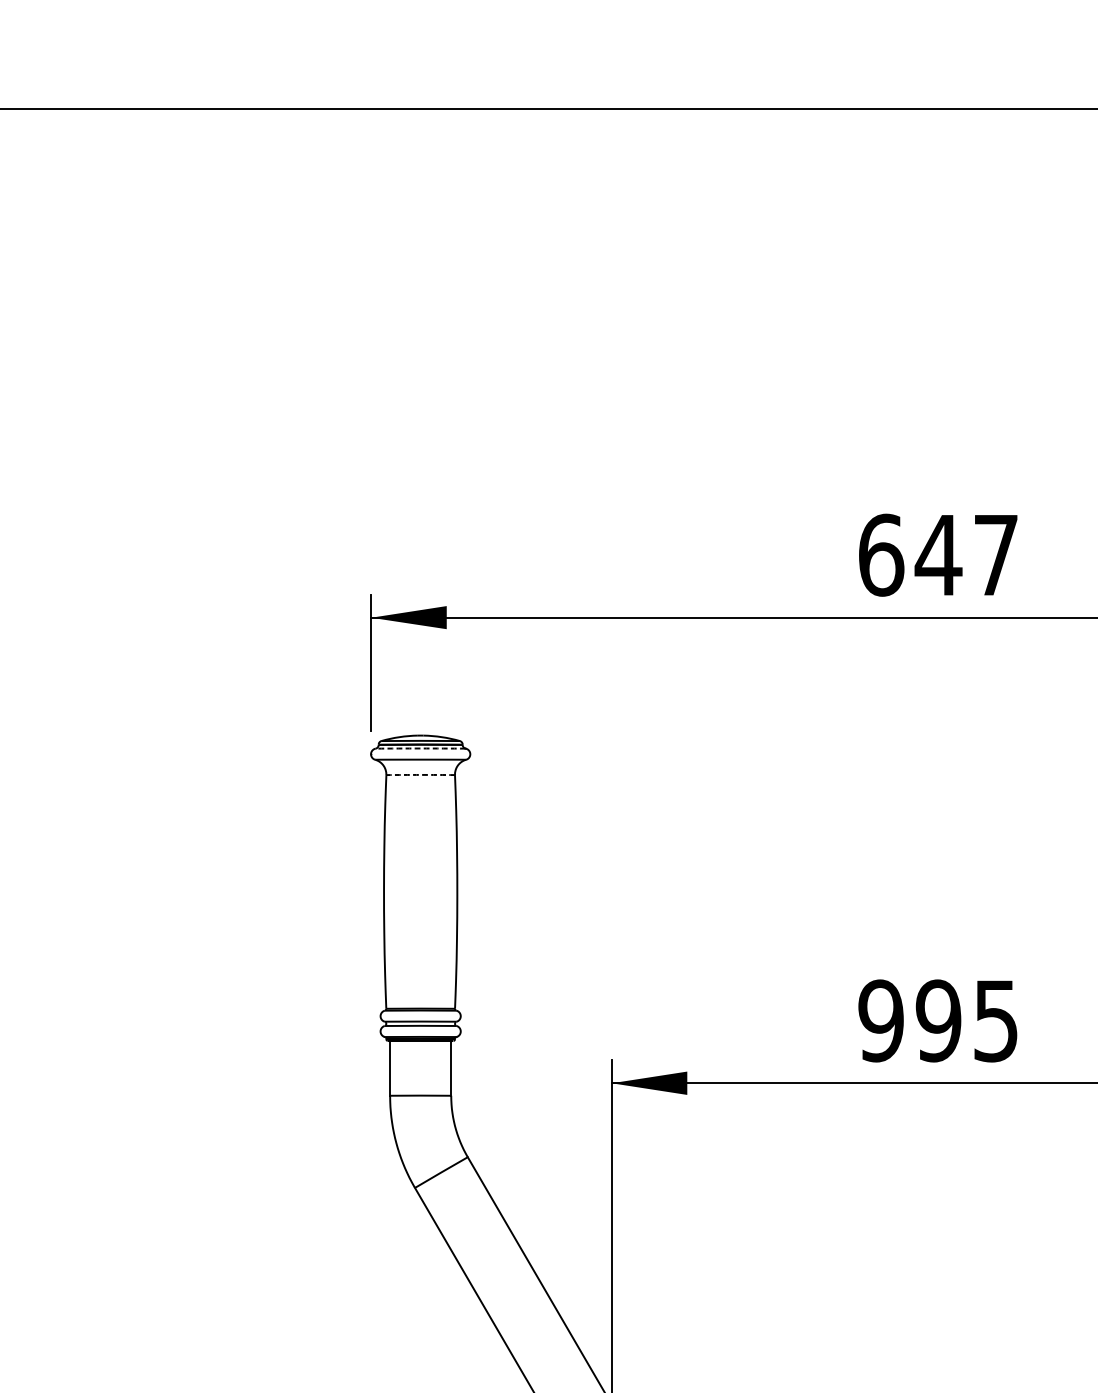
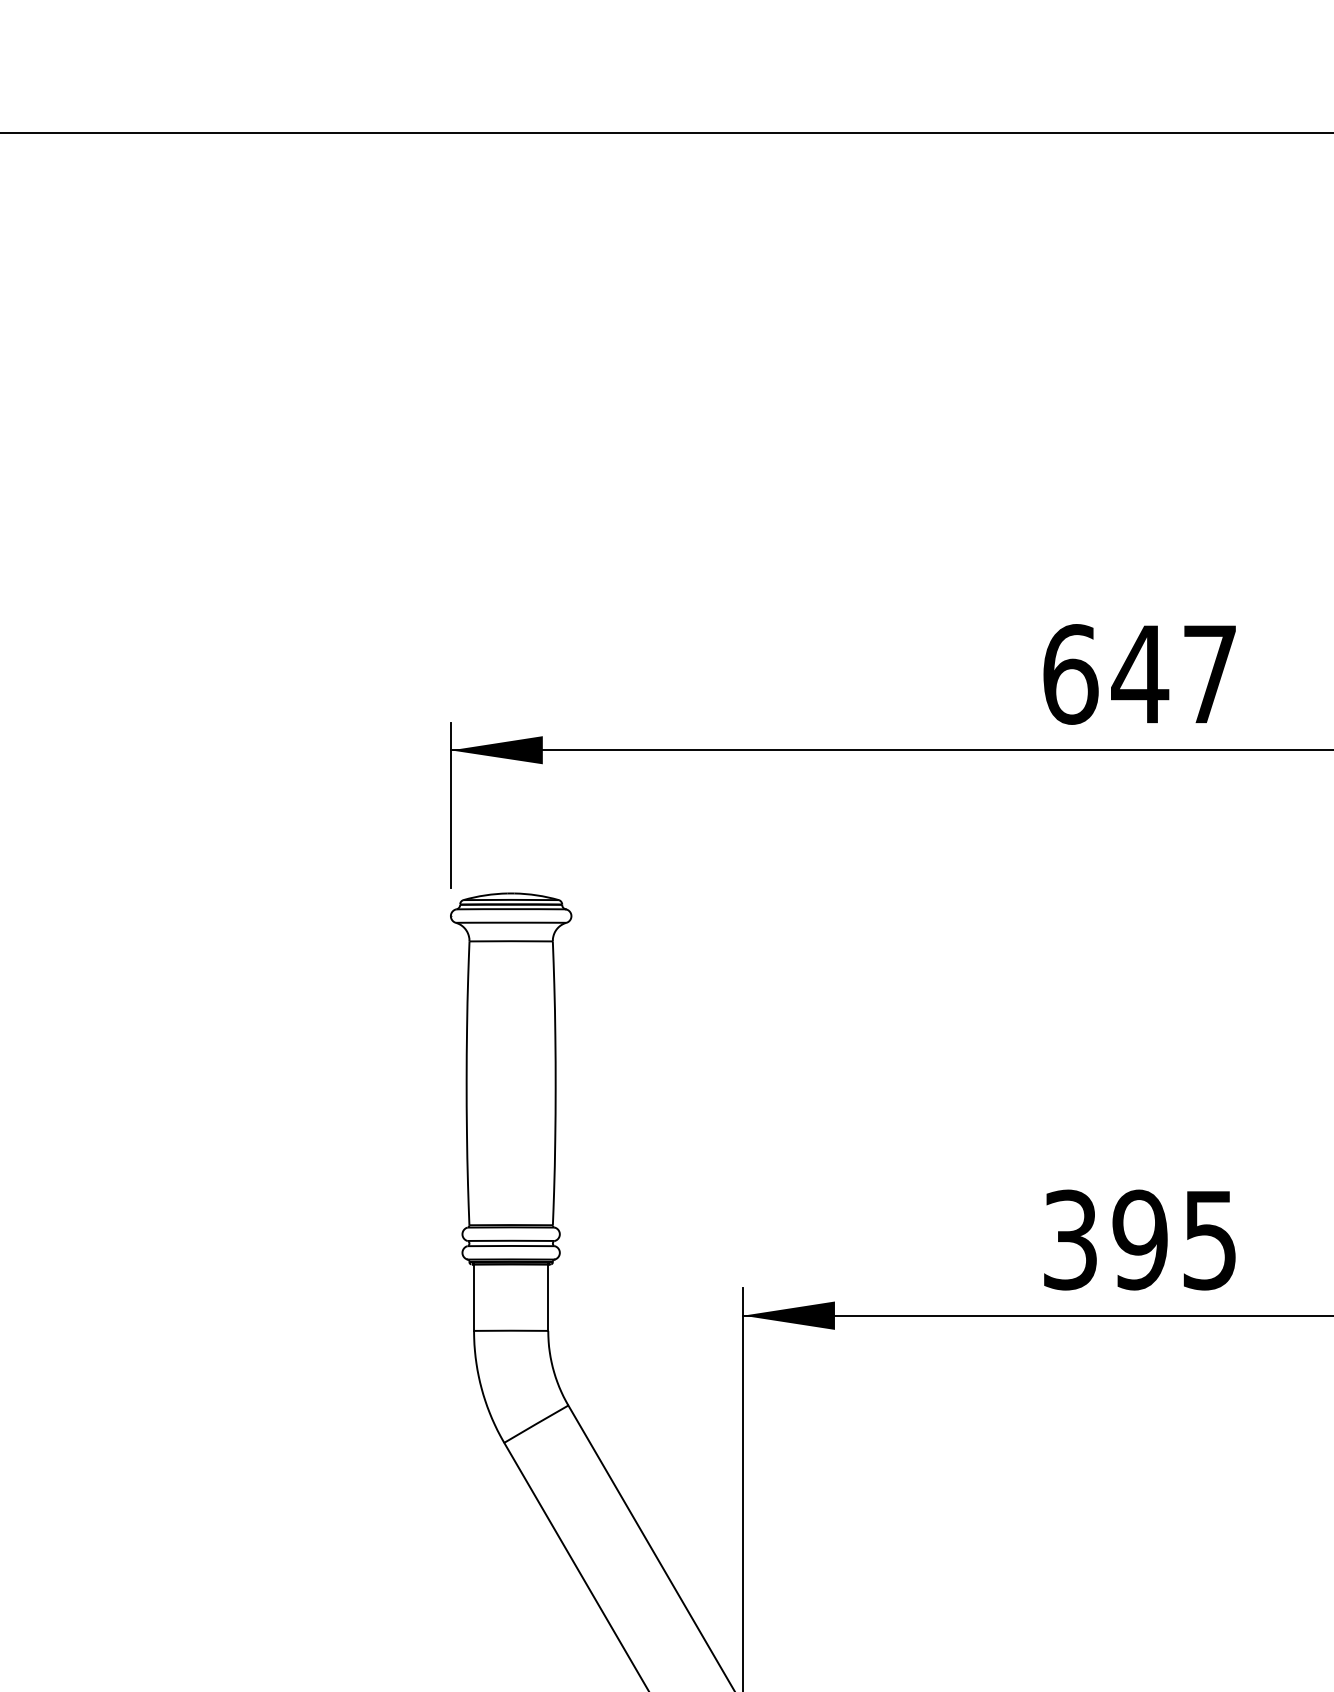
arc: (420, 748) -> (511, 909), dashed -> solid
arc: (420, 775) -> (511, 941), dashed -> solid
text: (880, 1020) -> (1069, 1239), 995 -> 395

